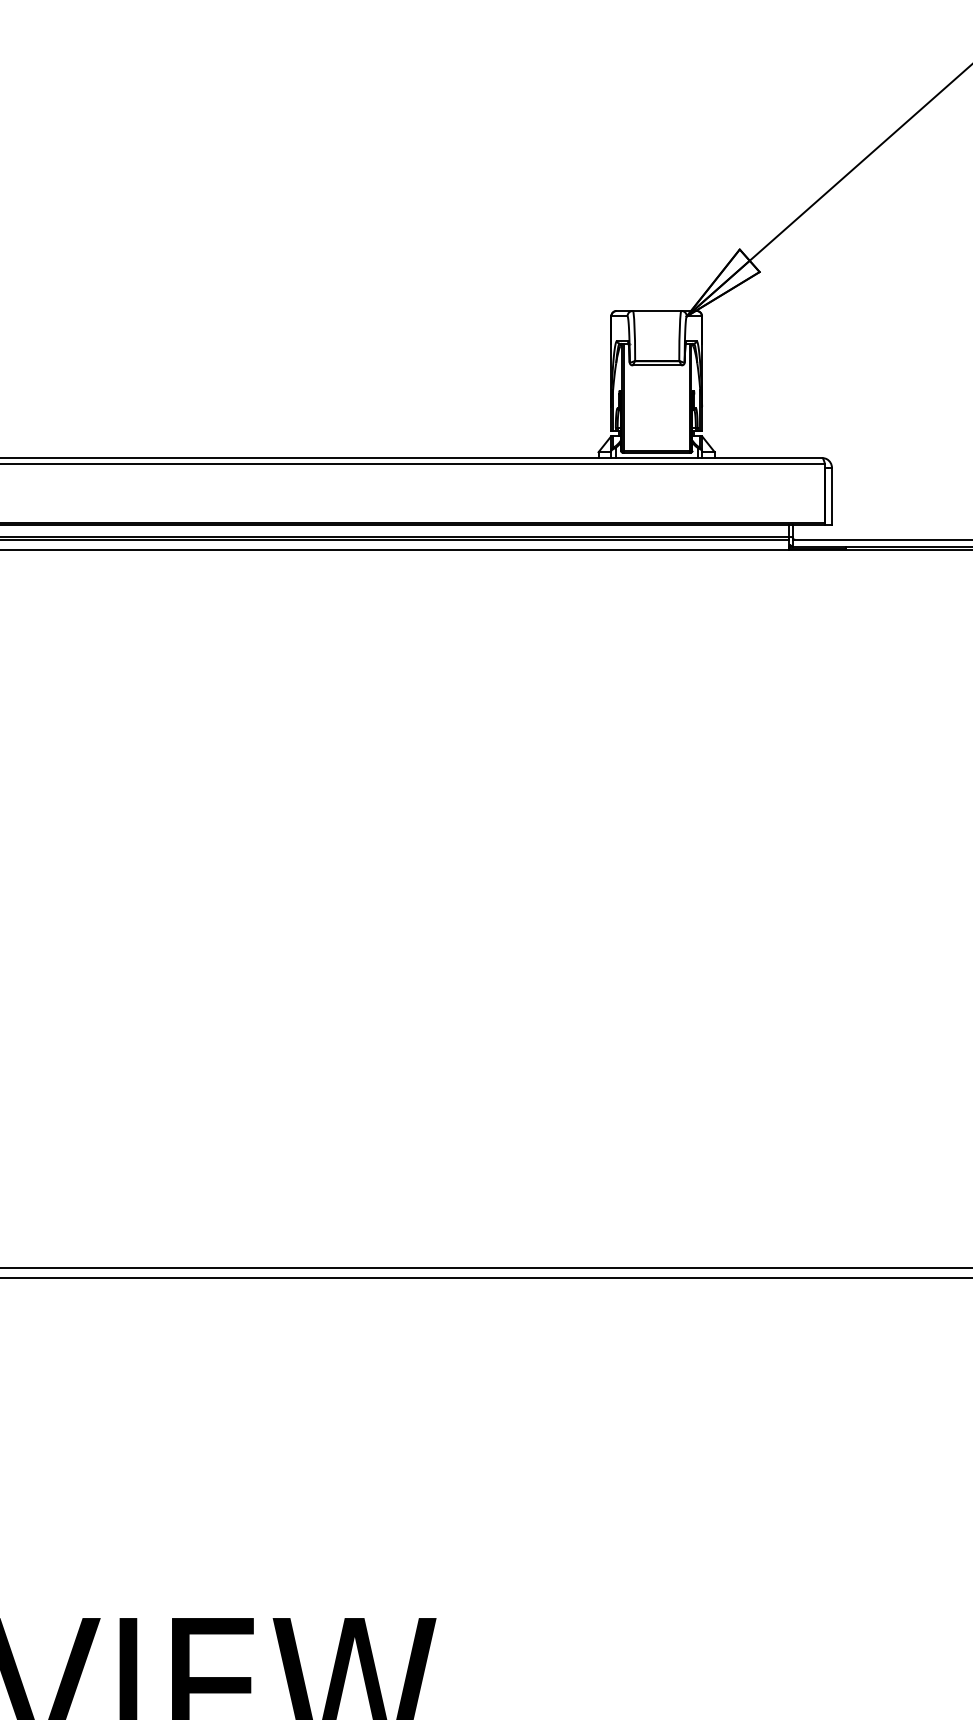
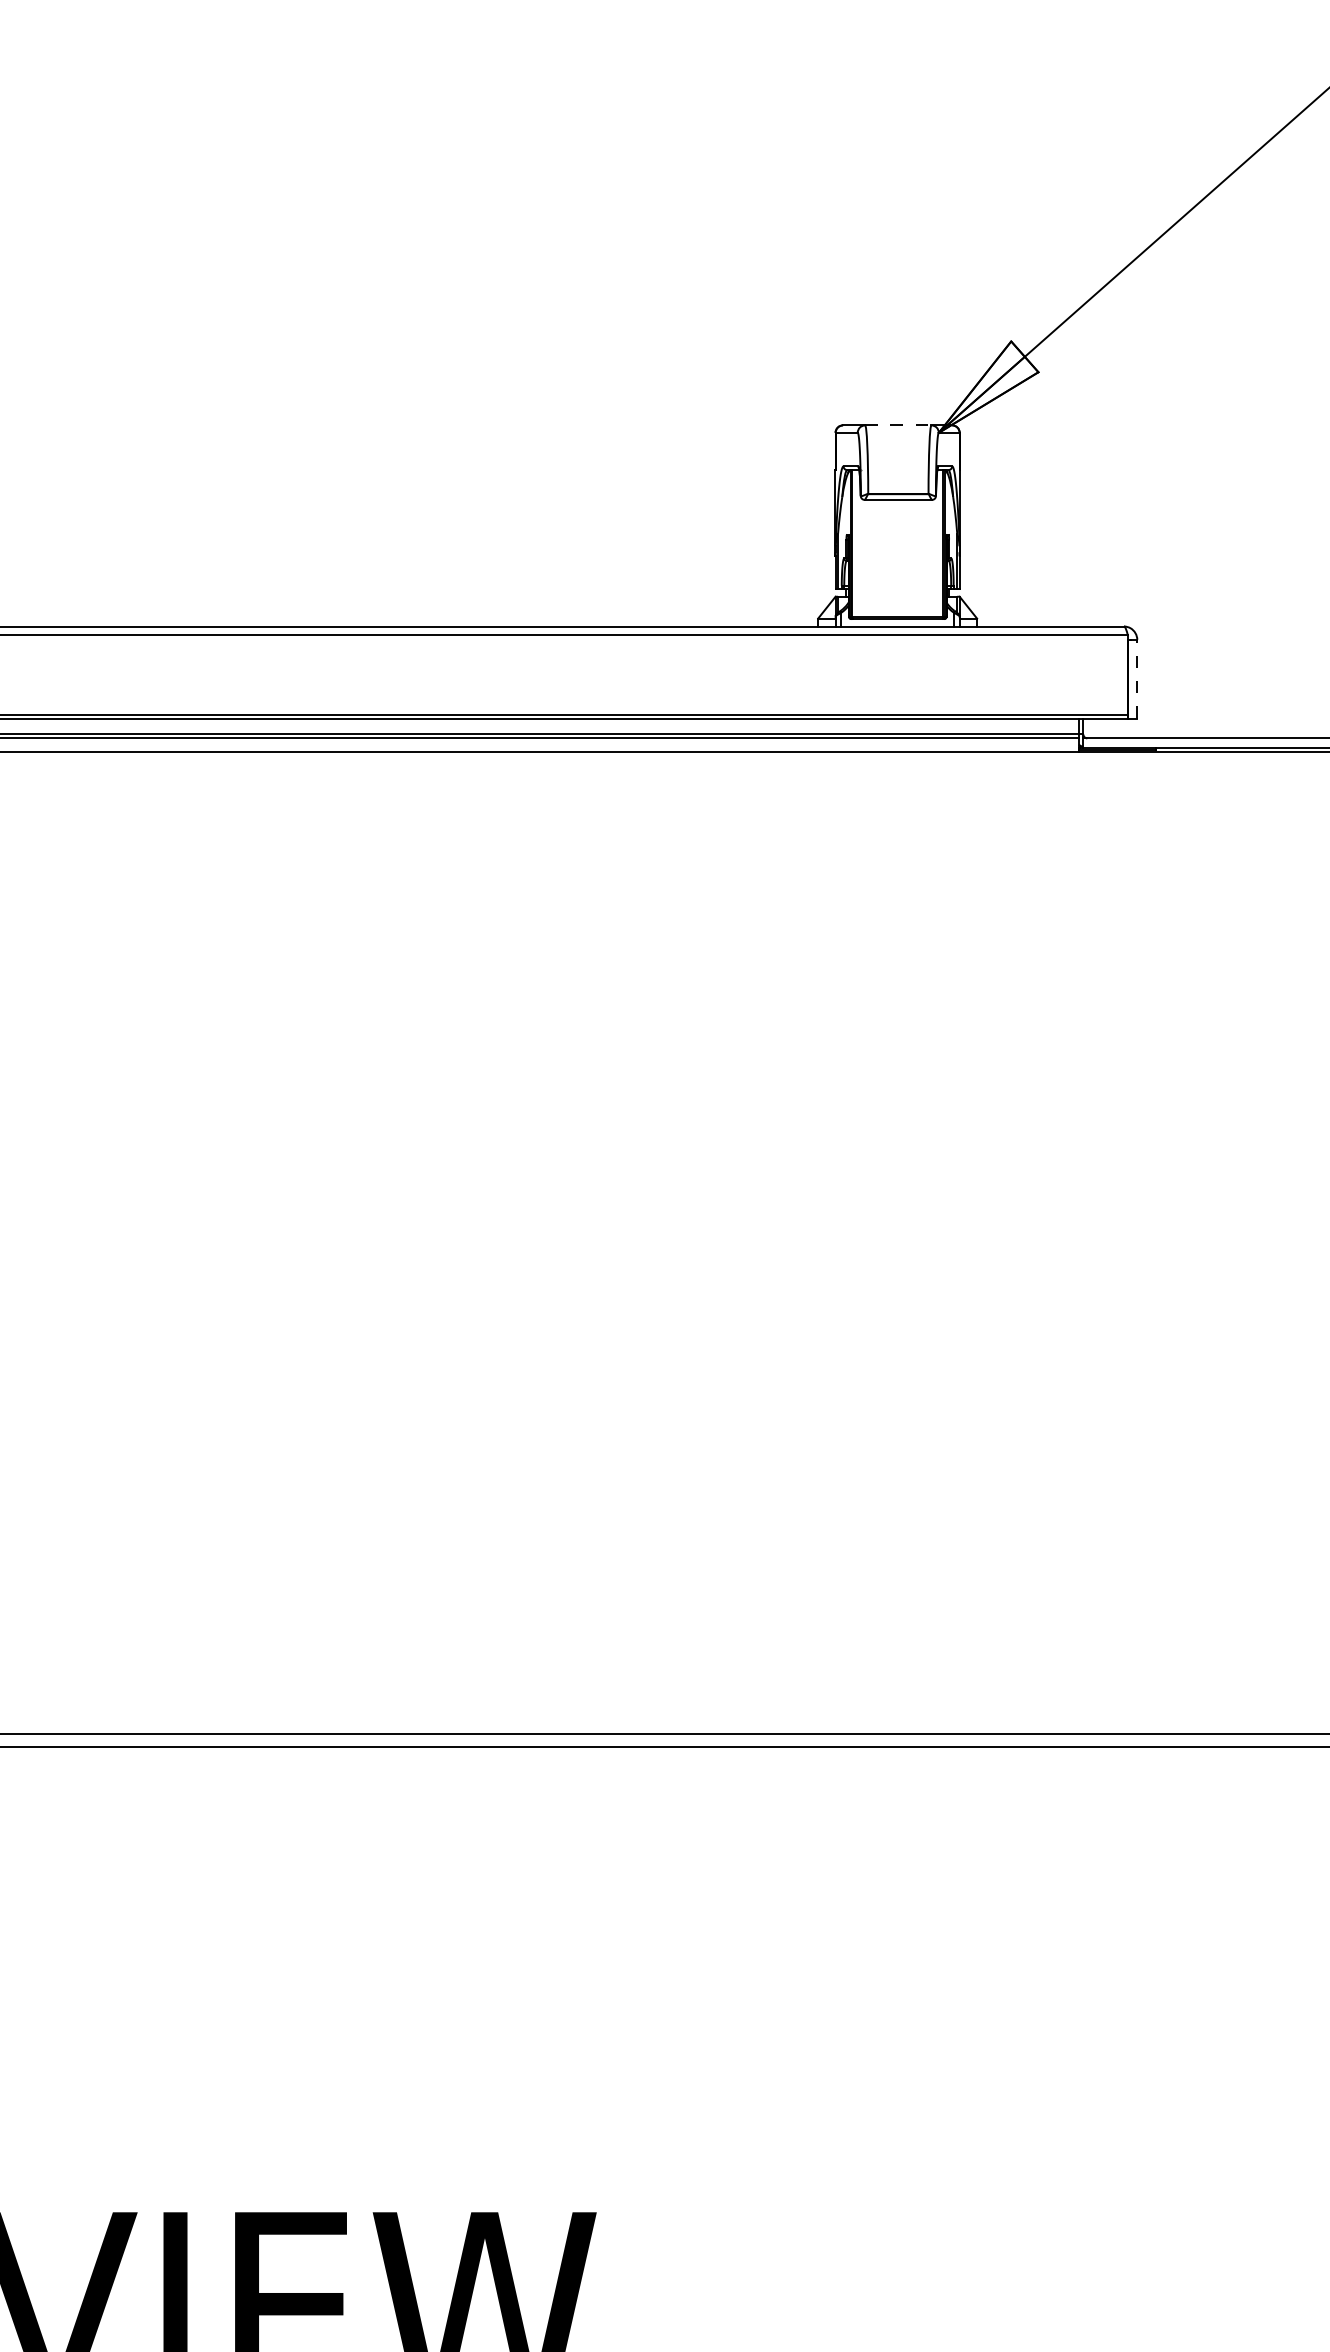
line: (657, 311) -> (898, 425), solid -> dashed
line: (832, 496) -> (1137, 678), solid -> dashed

